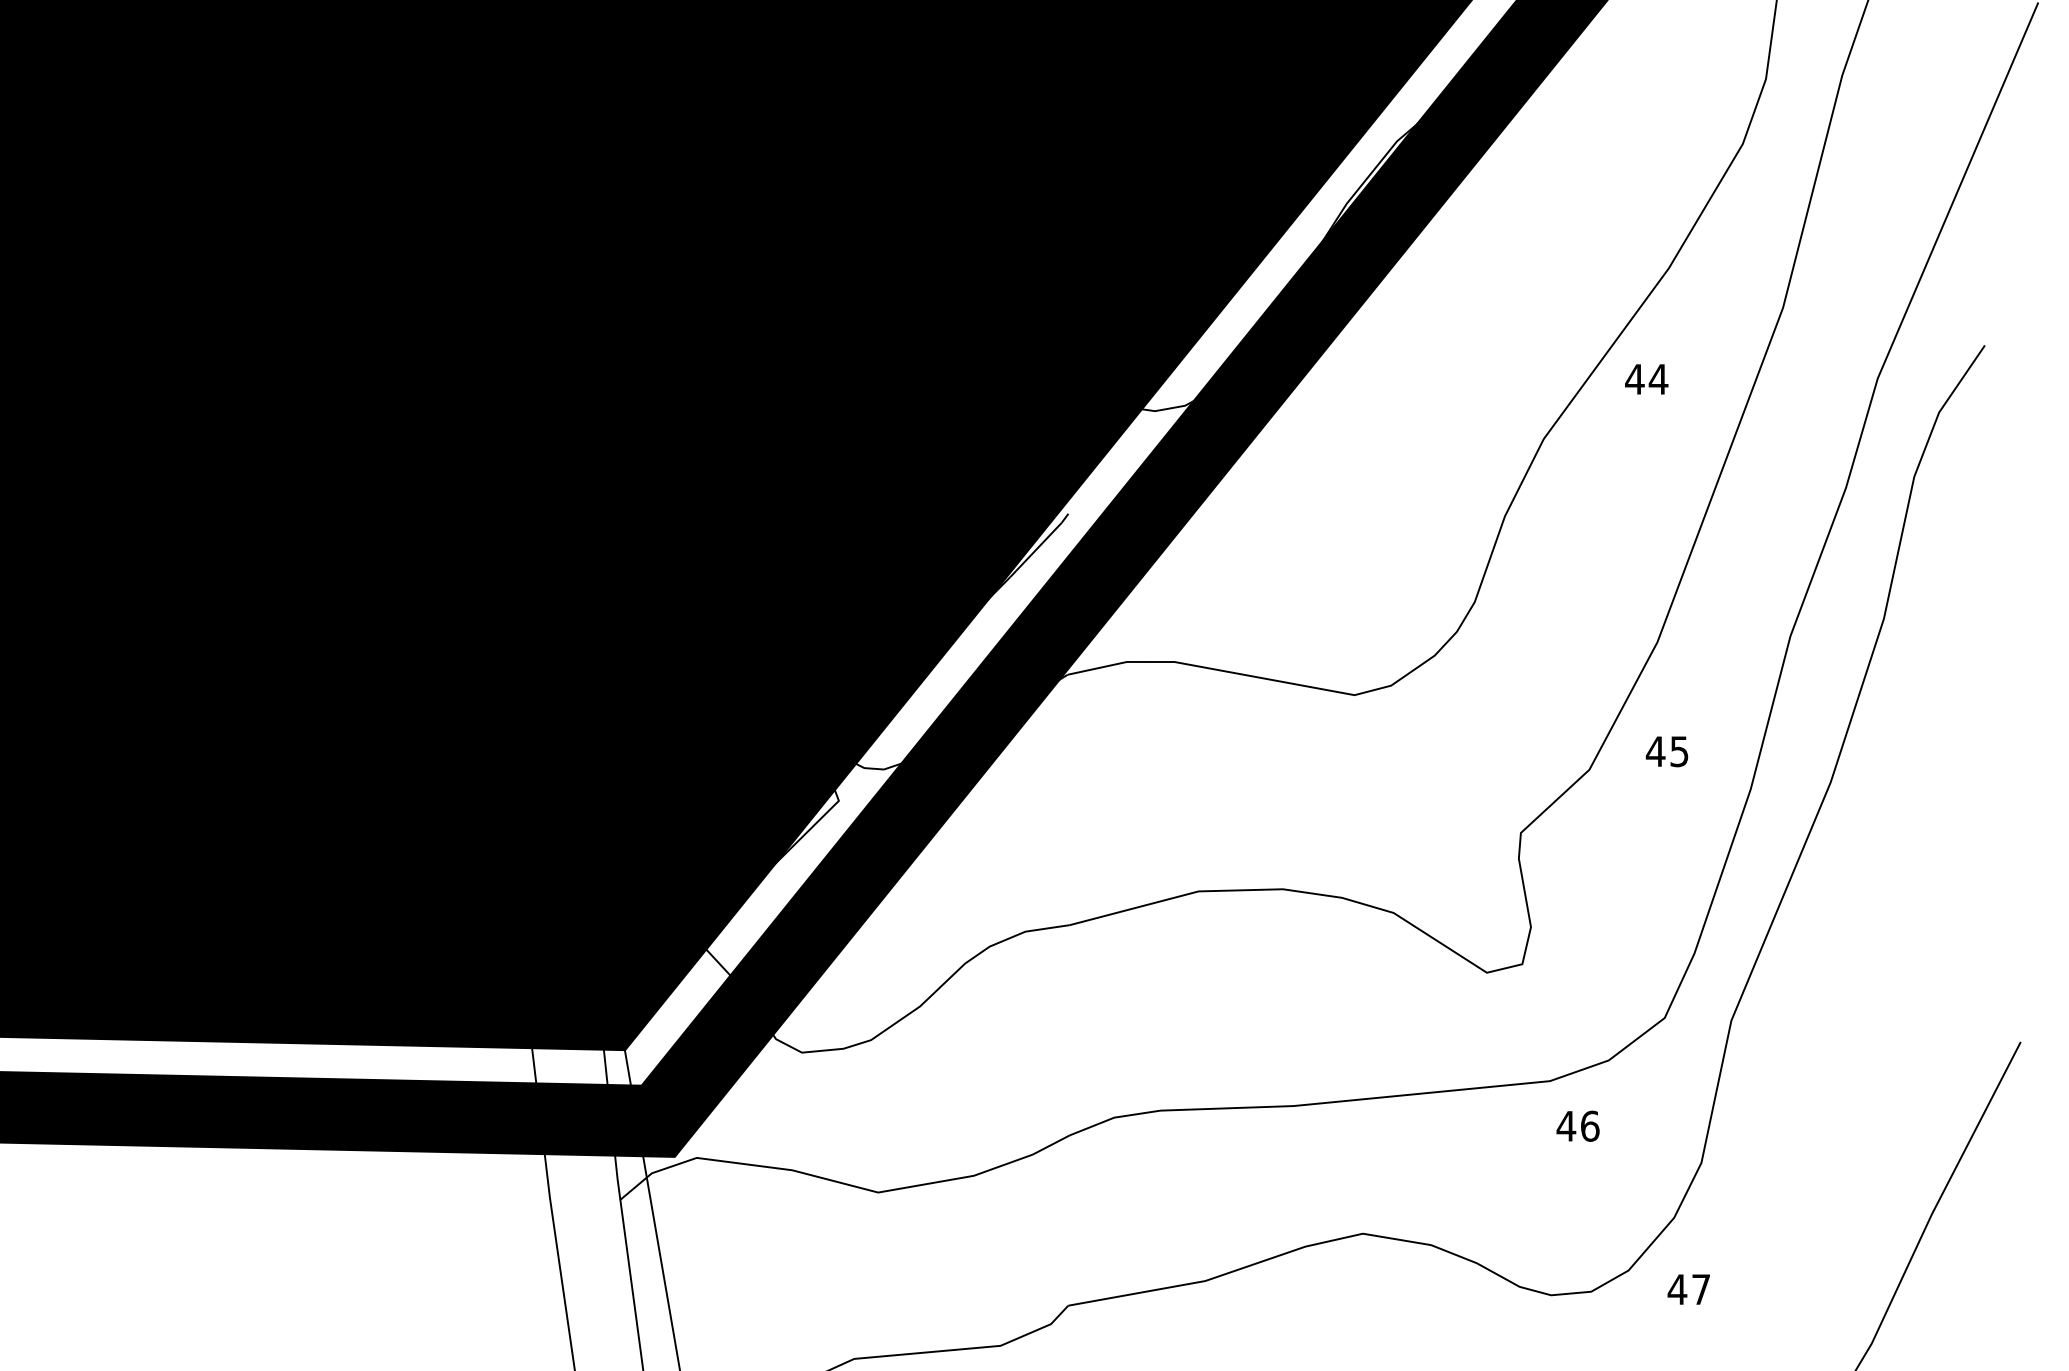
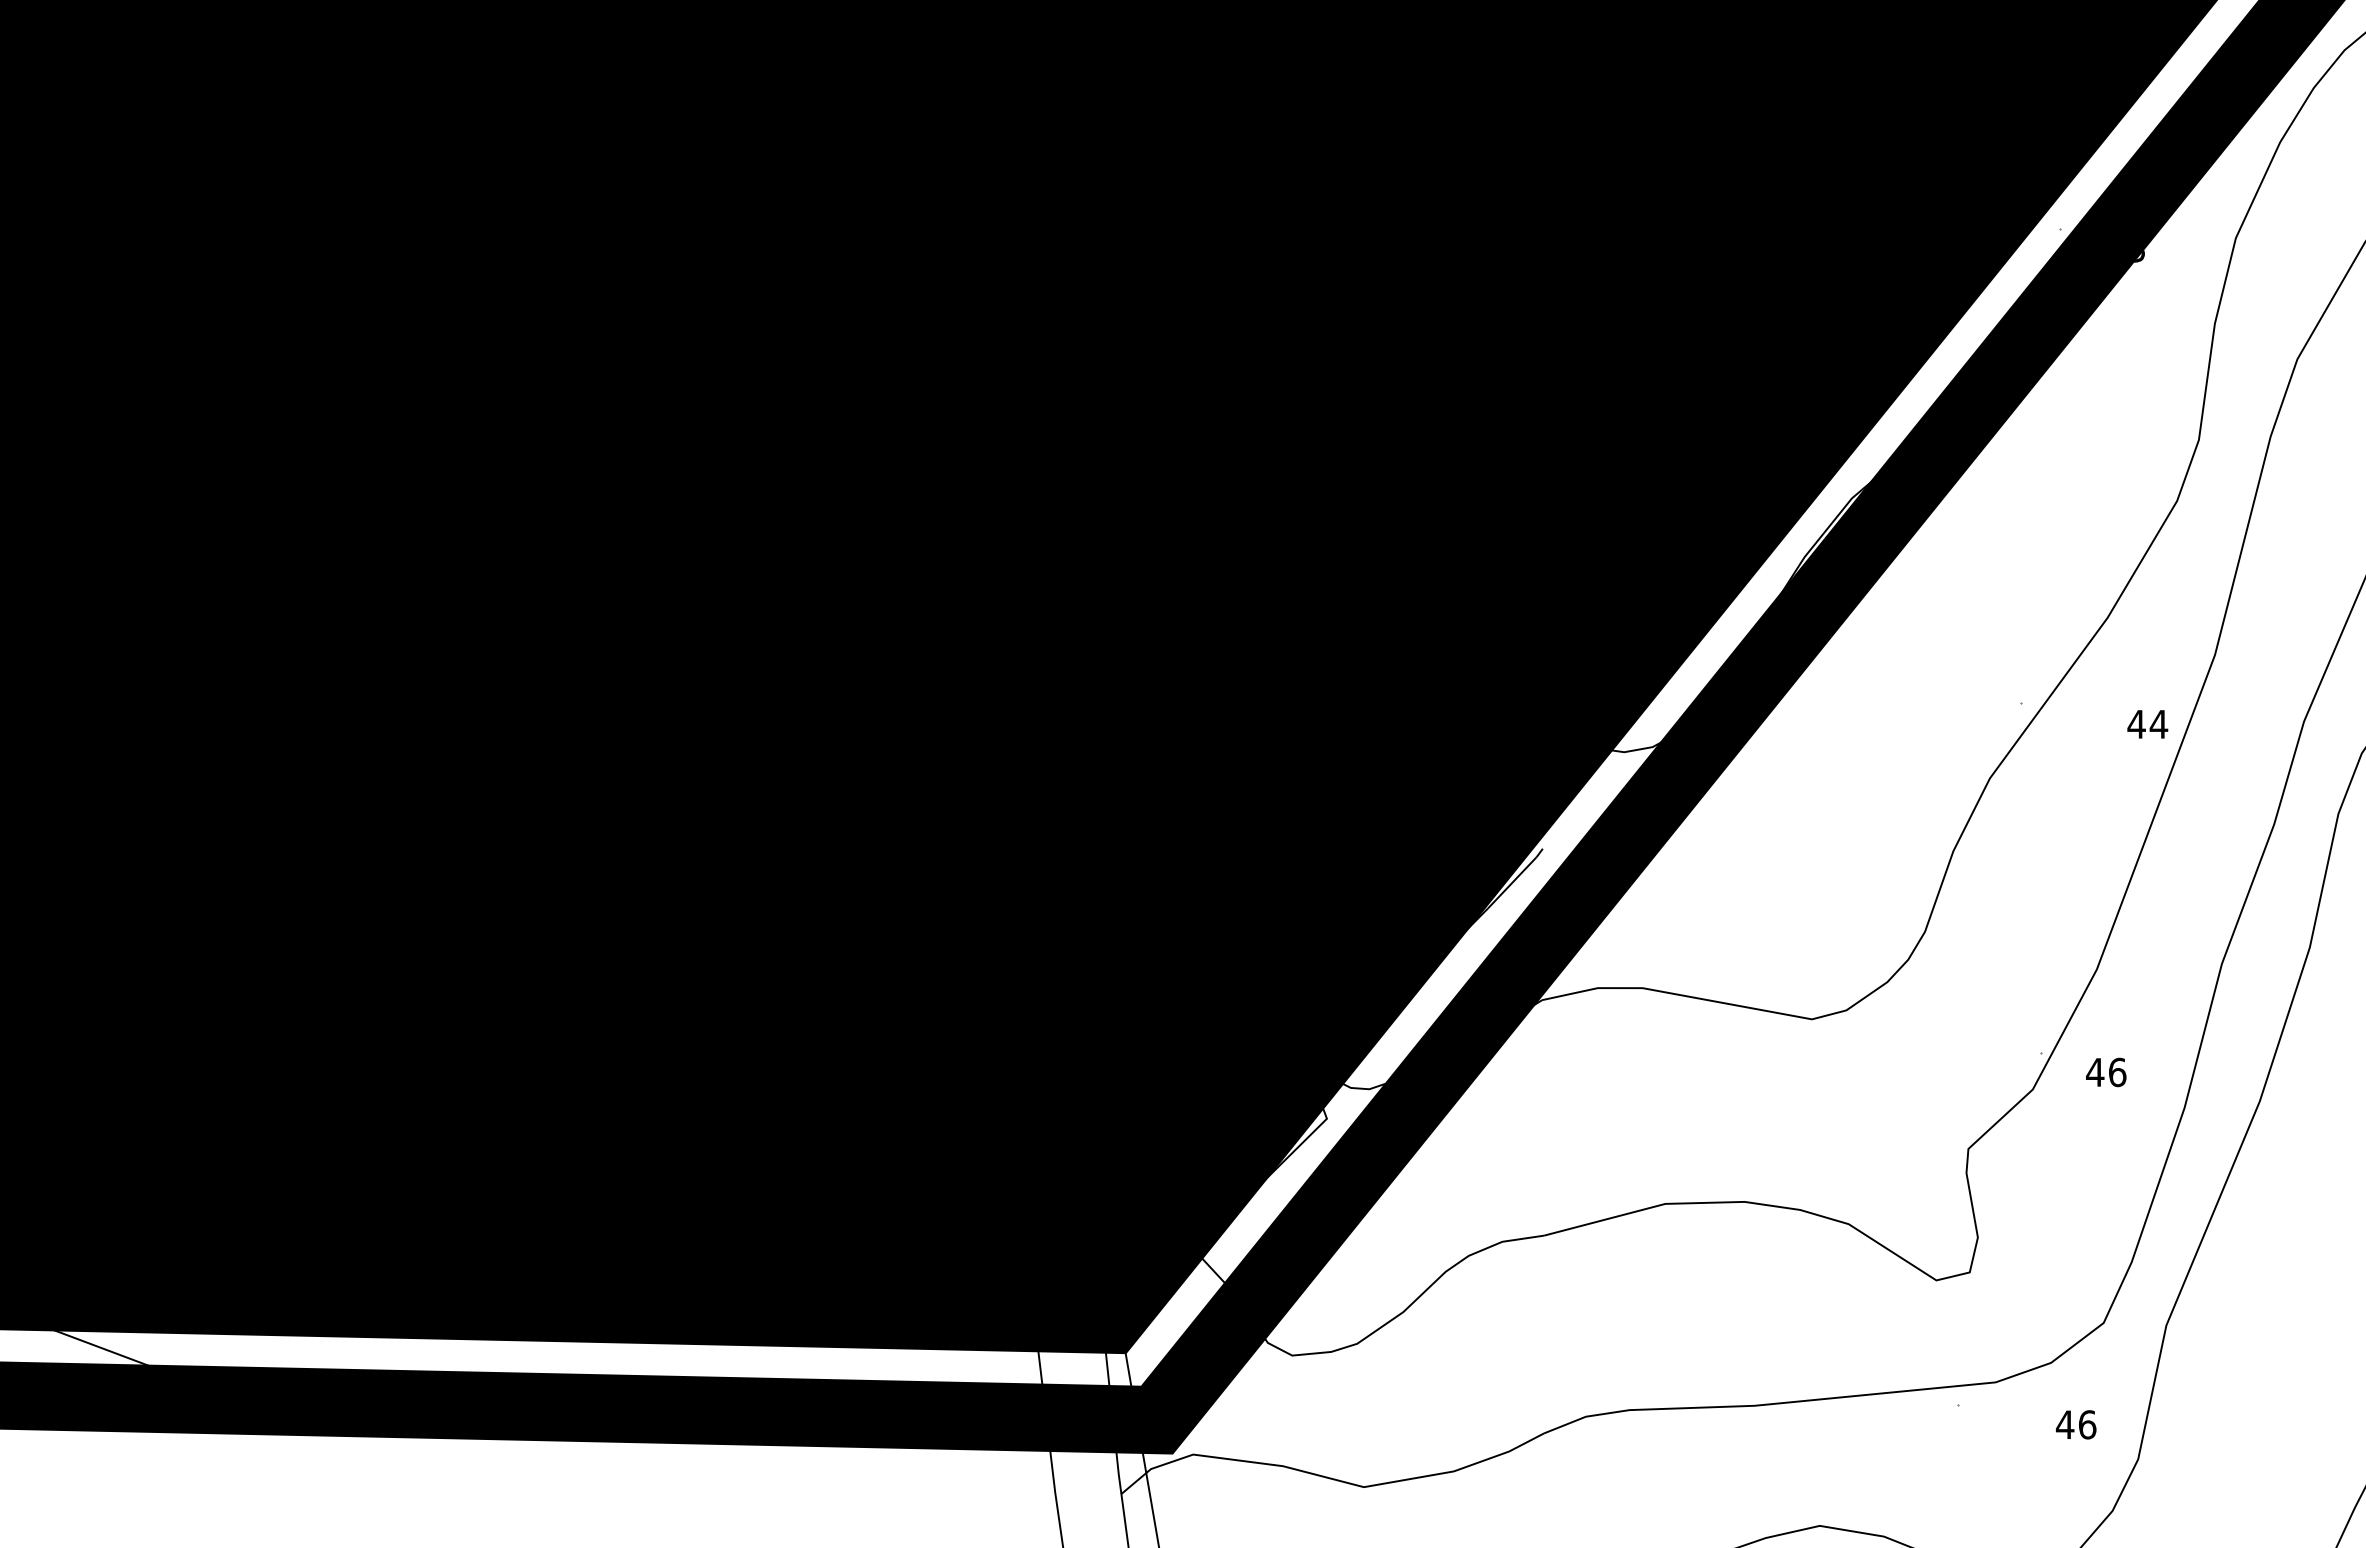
text: (1646, 379) -> (2147, 724), moved
text: (1679, 751) -> (2117, 1072), 45 -> 46
text: (1578, 1125) -> (2076, 1424), moved

